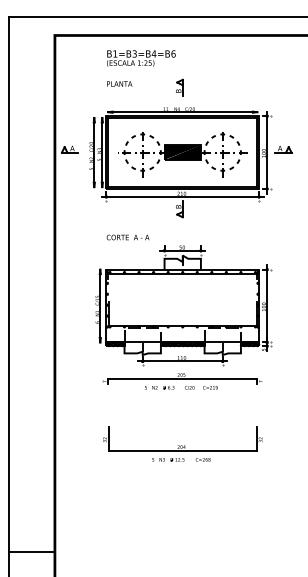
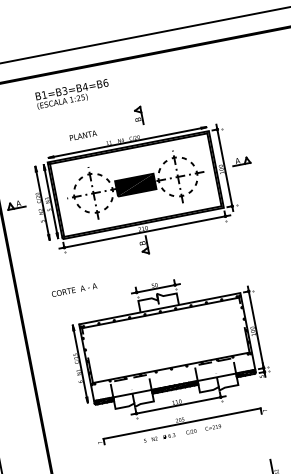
text: (119, 83) -> (83, 135), moved
part: (179, 87) -> (138, 115), moved
text: (127, 237) -> (73, 290), moved

